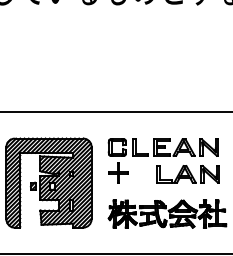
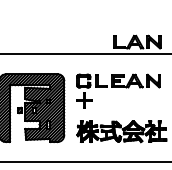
part: (187, 174) -> (137, 42), moved

